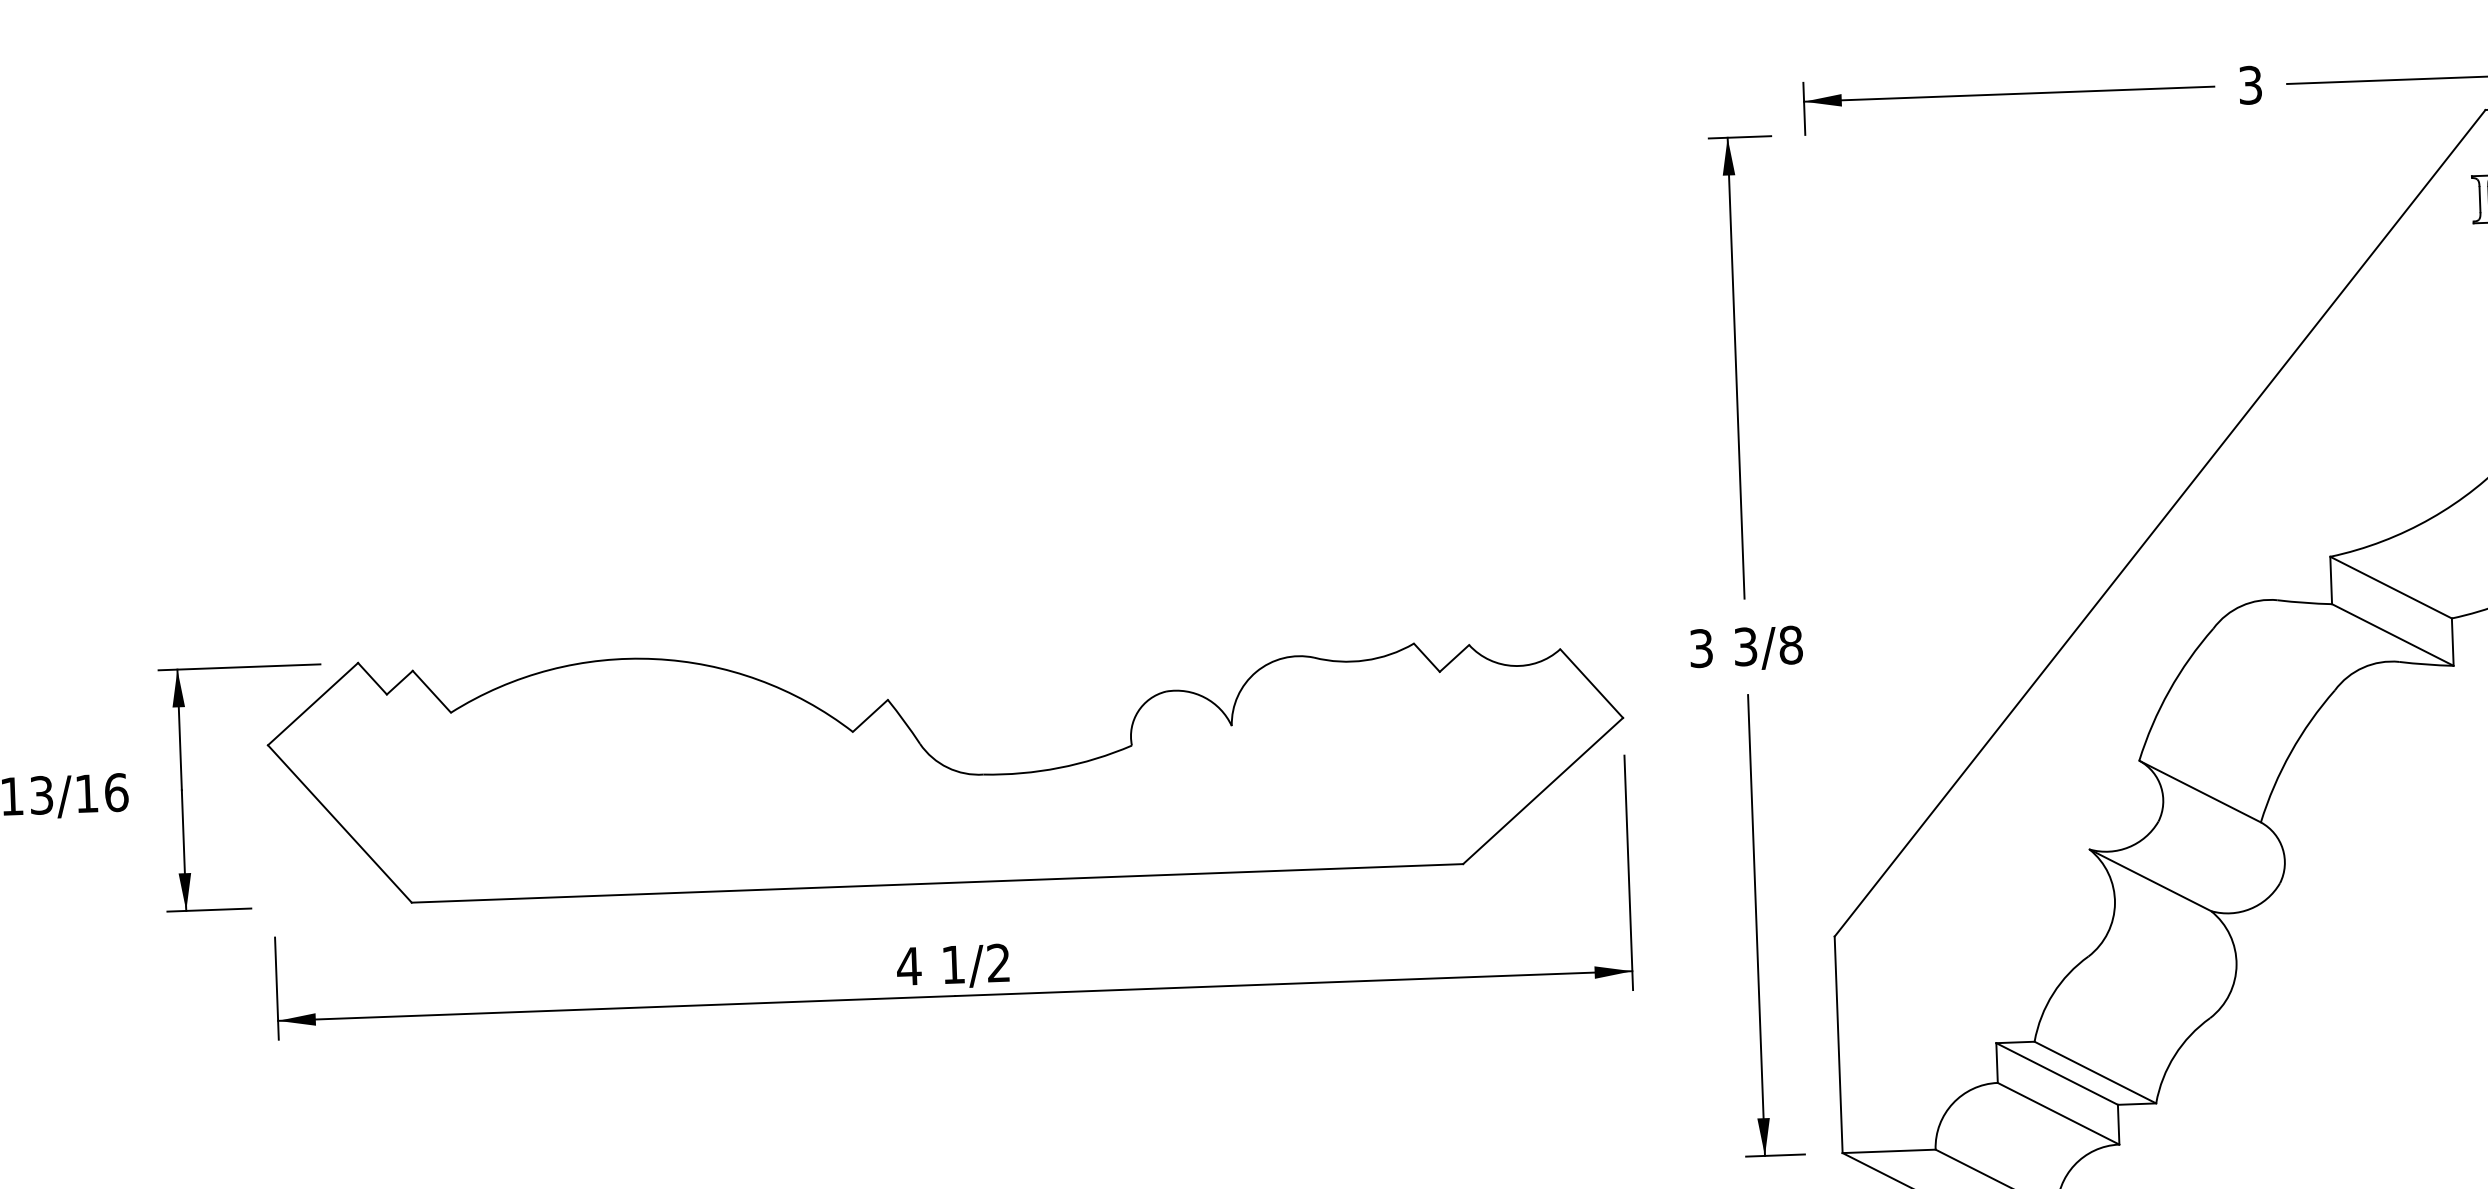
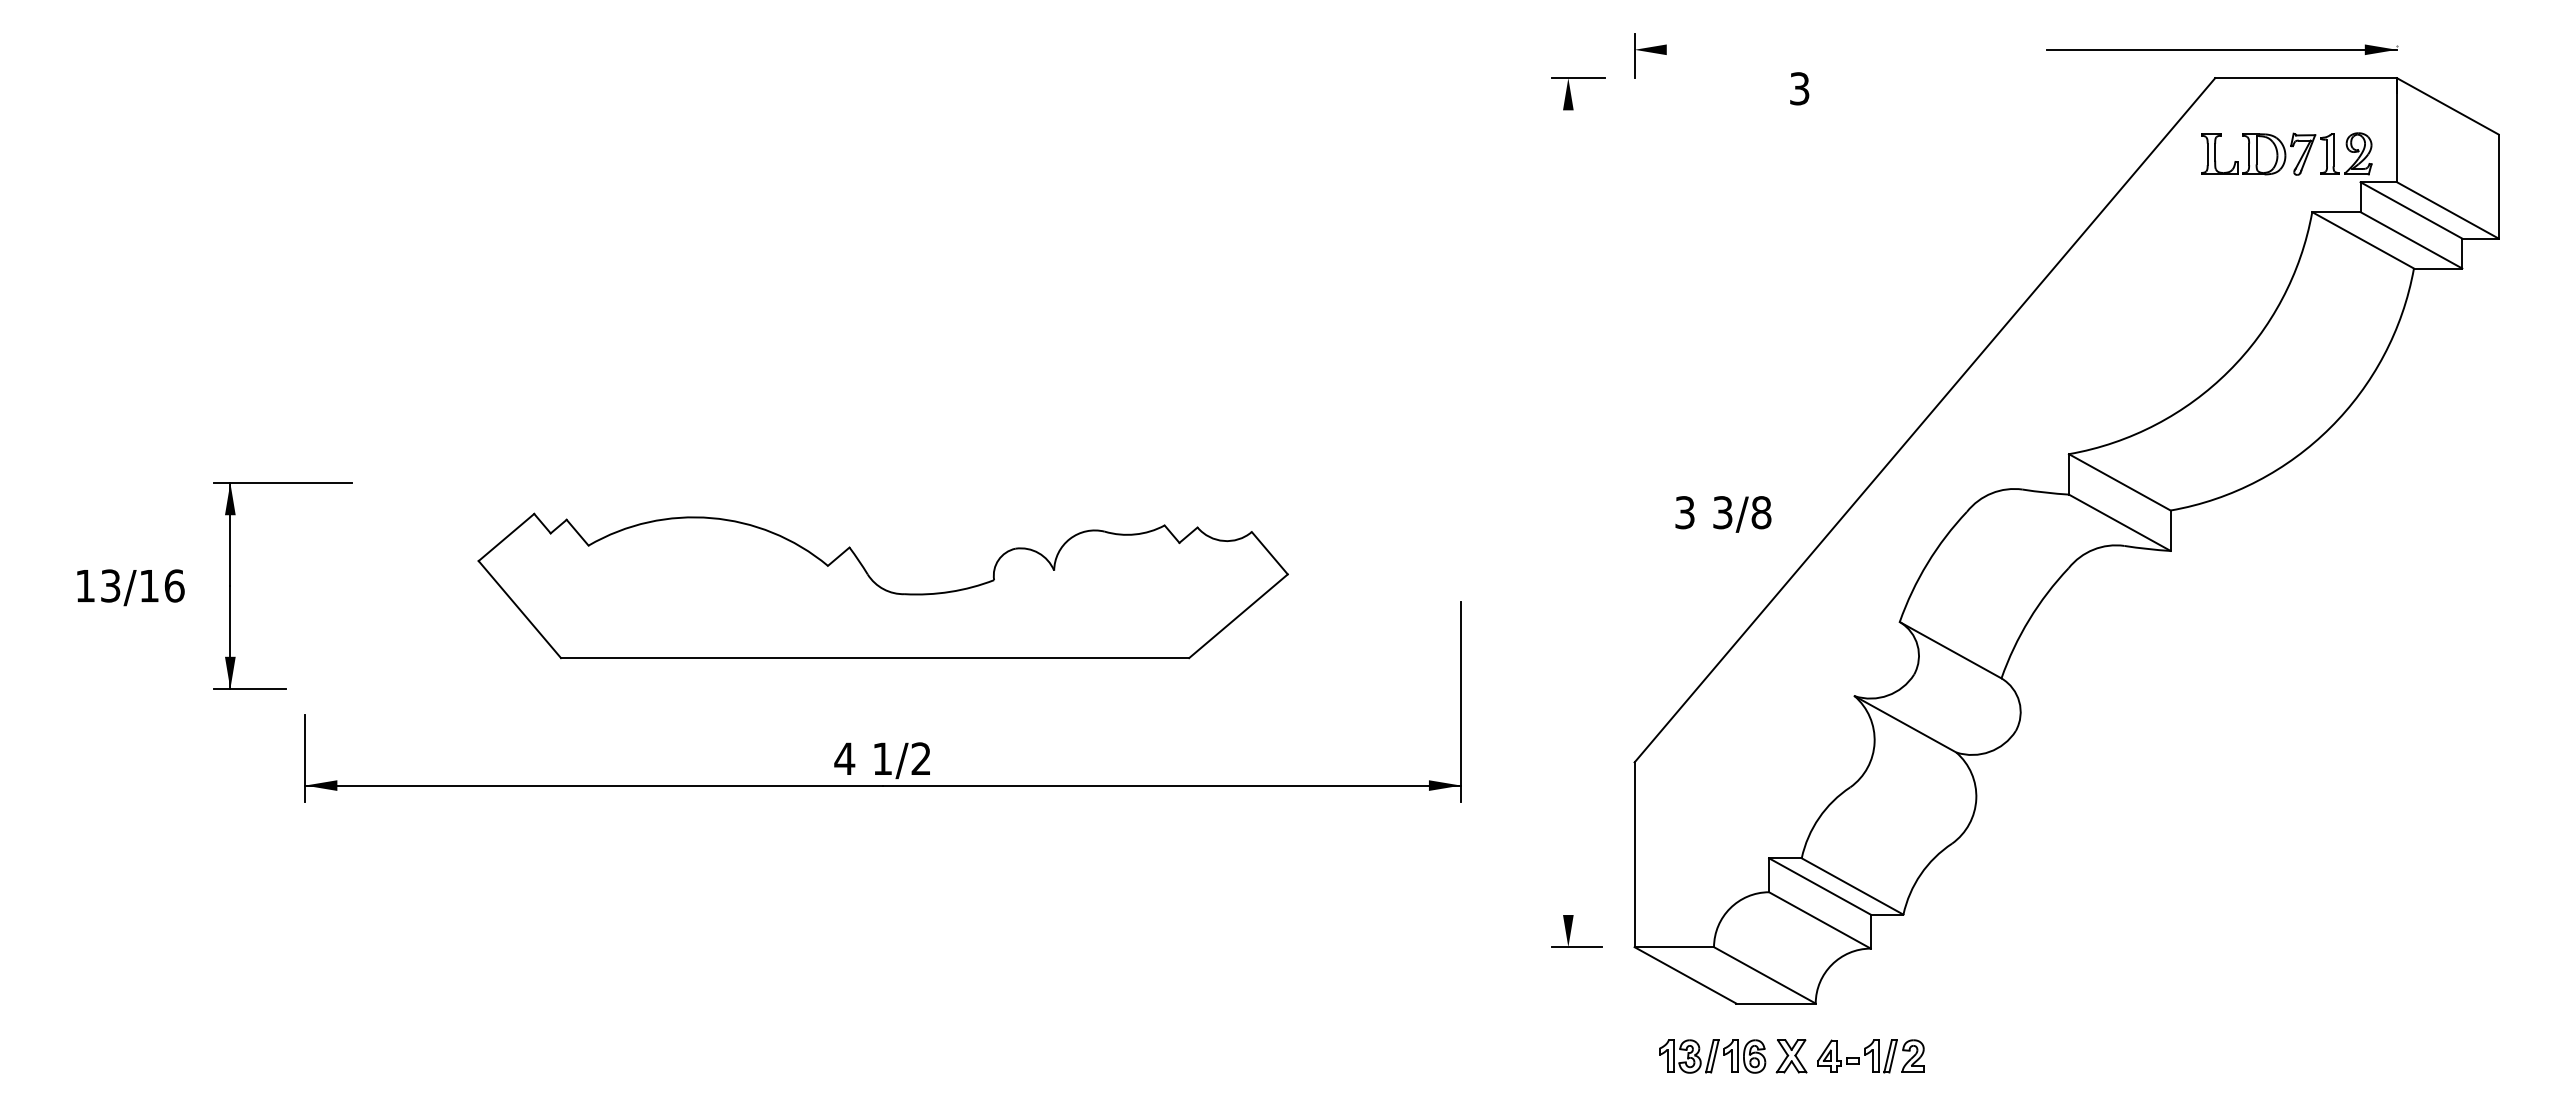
text: (2250, 84) -> (1799, 88), moved
line: (2008, 93) -> (1809, 49), removed
line: (1736, 367) -> (1568, 274), removed
text: (1746, 648) -> (1723, 514), moved
part: (947, 761) -> (883, 585), size x0.7
line: (1756, 925) -> (1568, 750), removed

